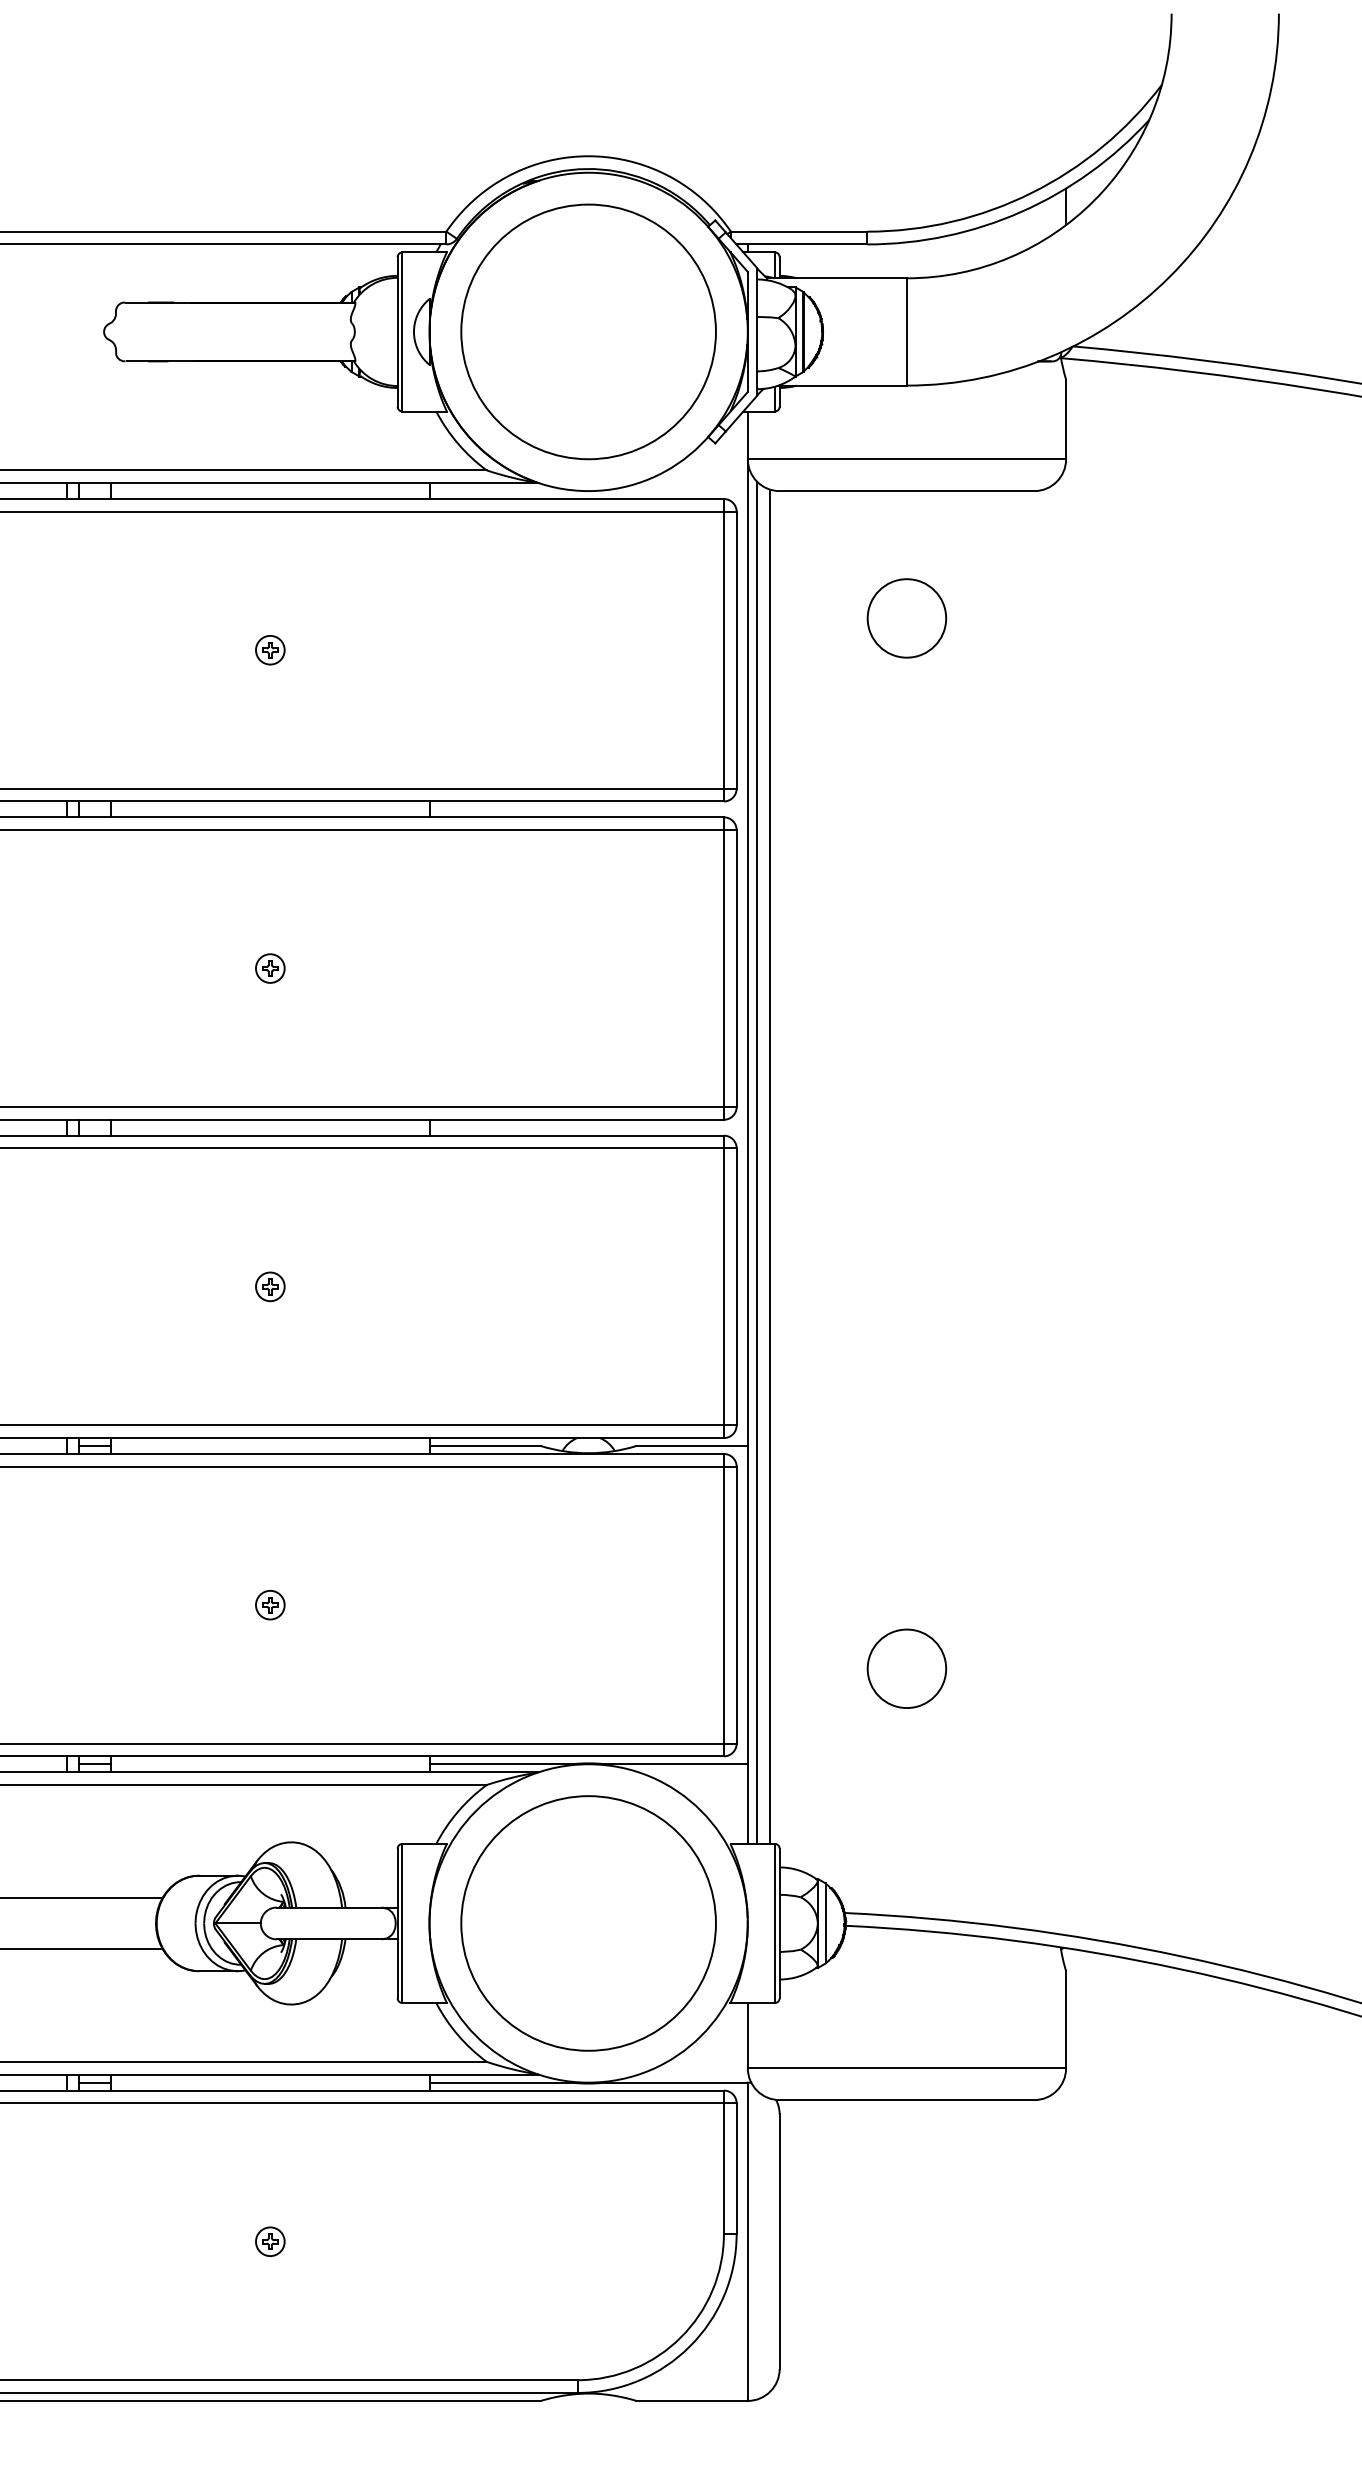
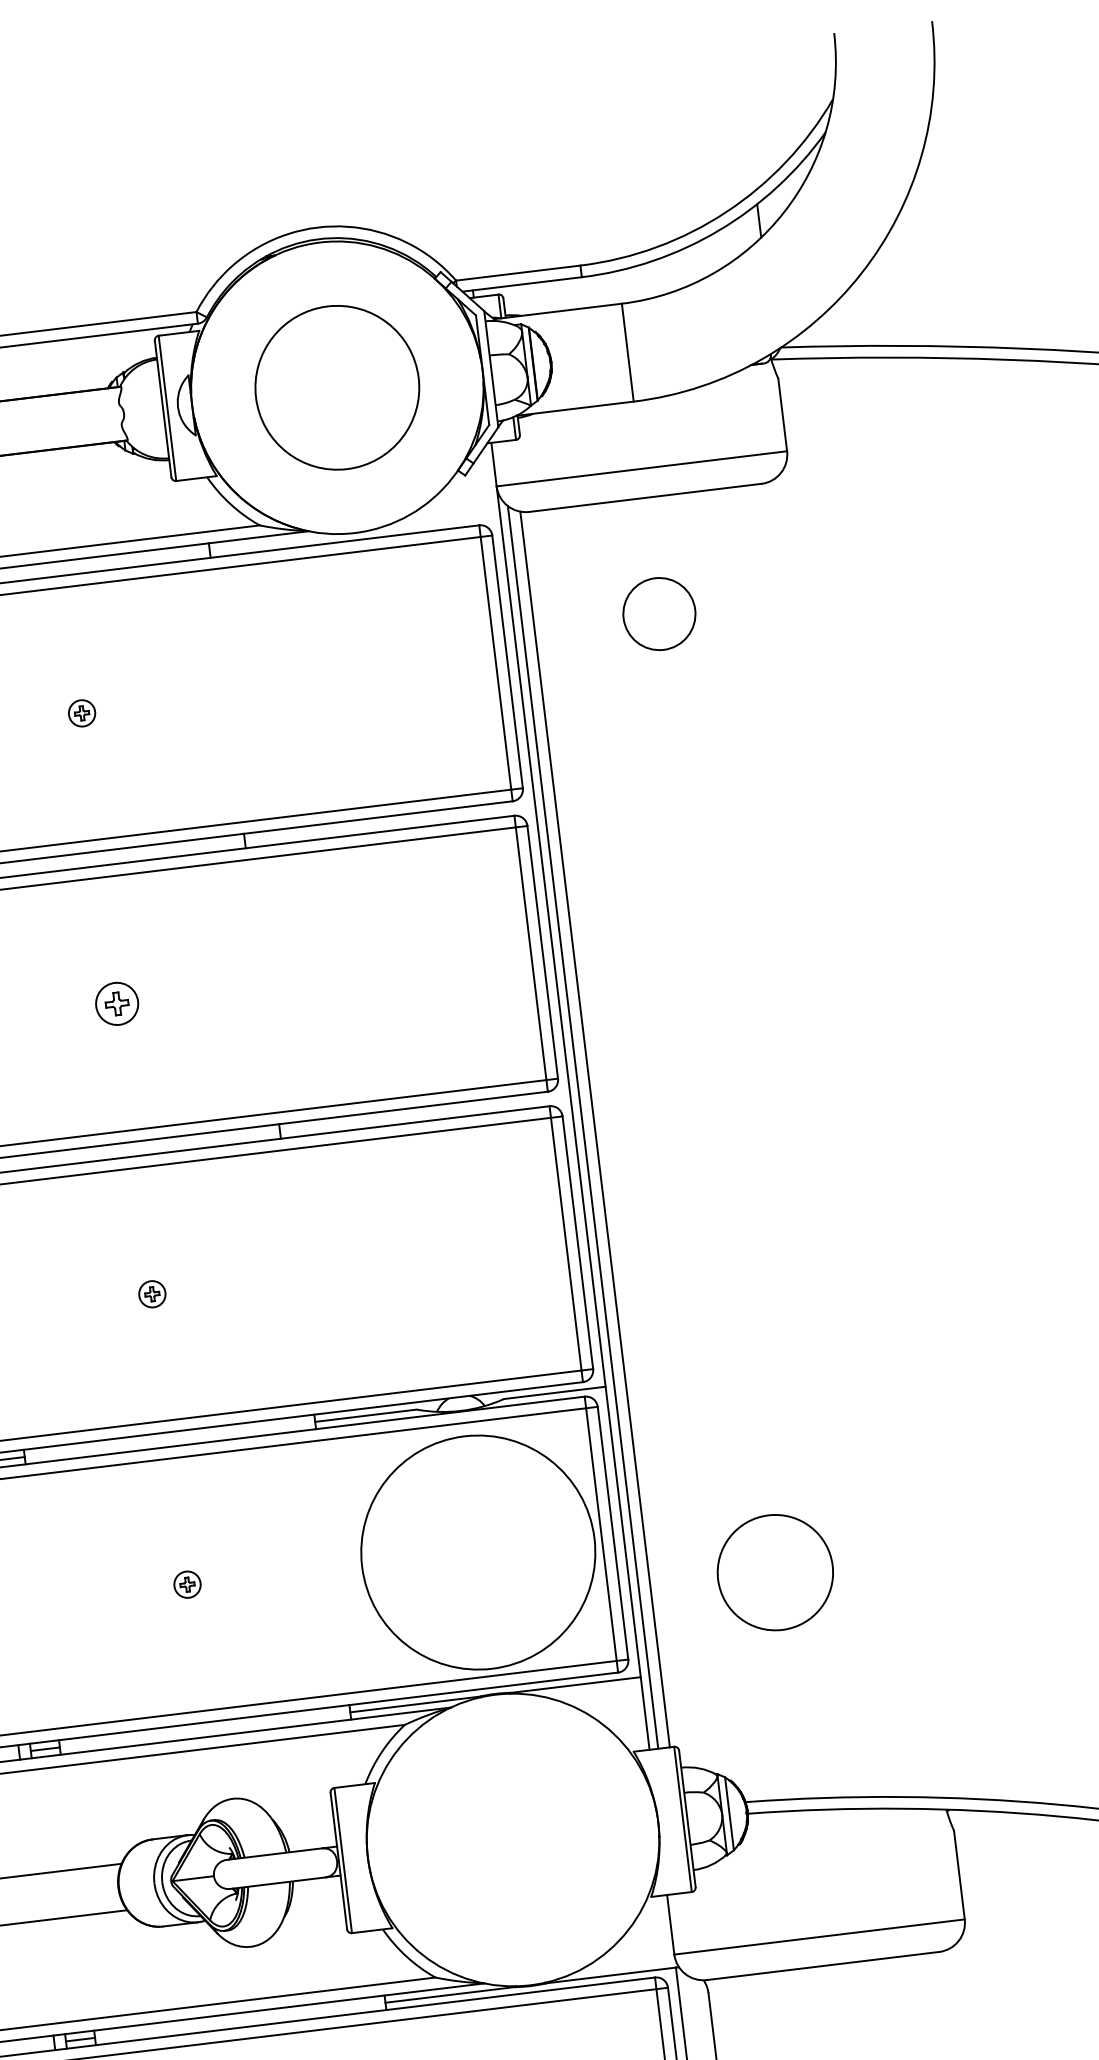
circle: (588, 331) -> (337, 387), size x0.7
part: (270, 968) -> (117, 1003), size x1.6
circle: (906, 1668) -> (774, 1572), size x1.6
circle: (588, 1923) -> (478, 1552), moved

